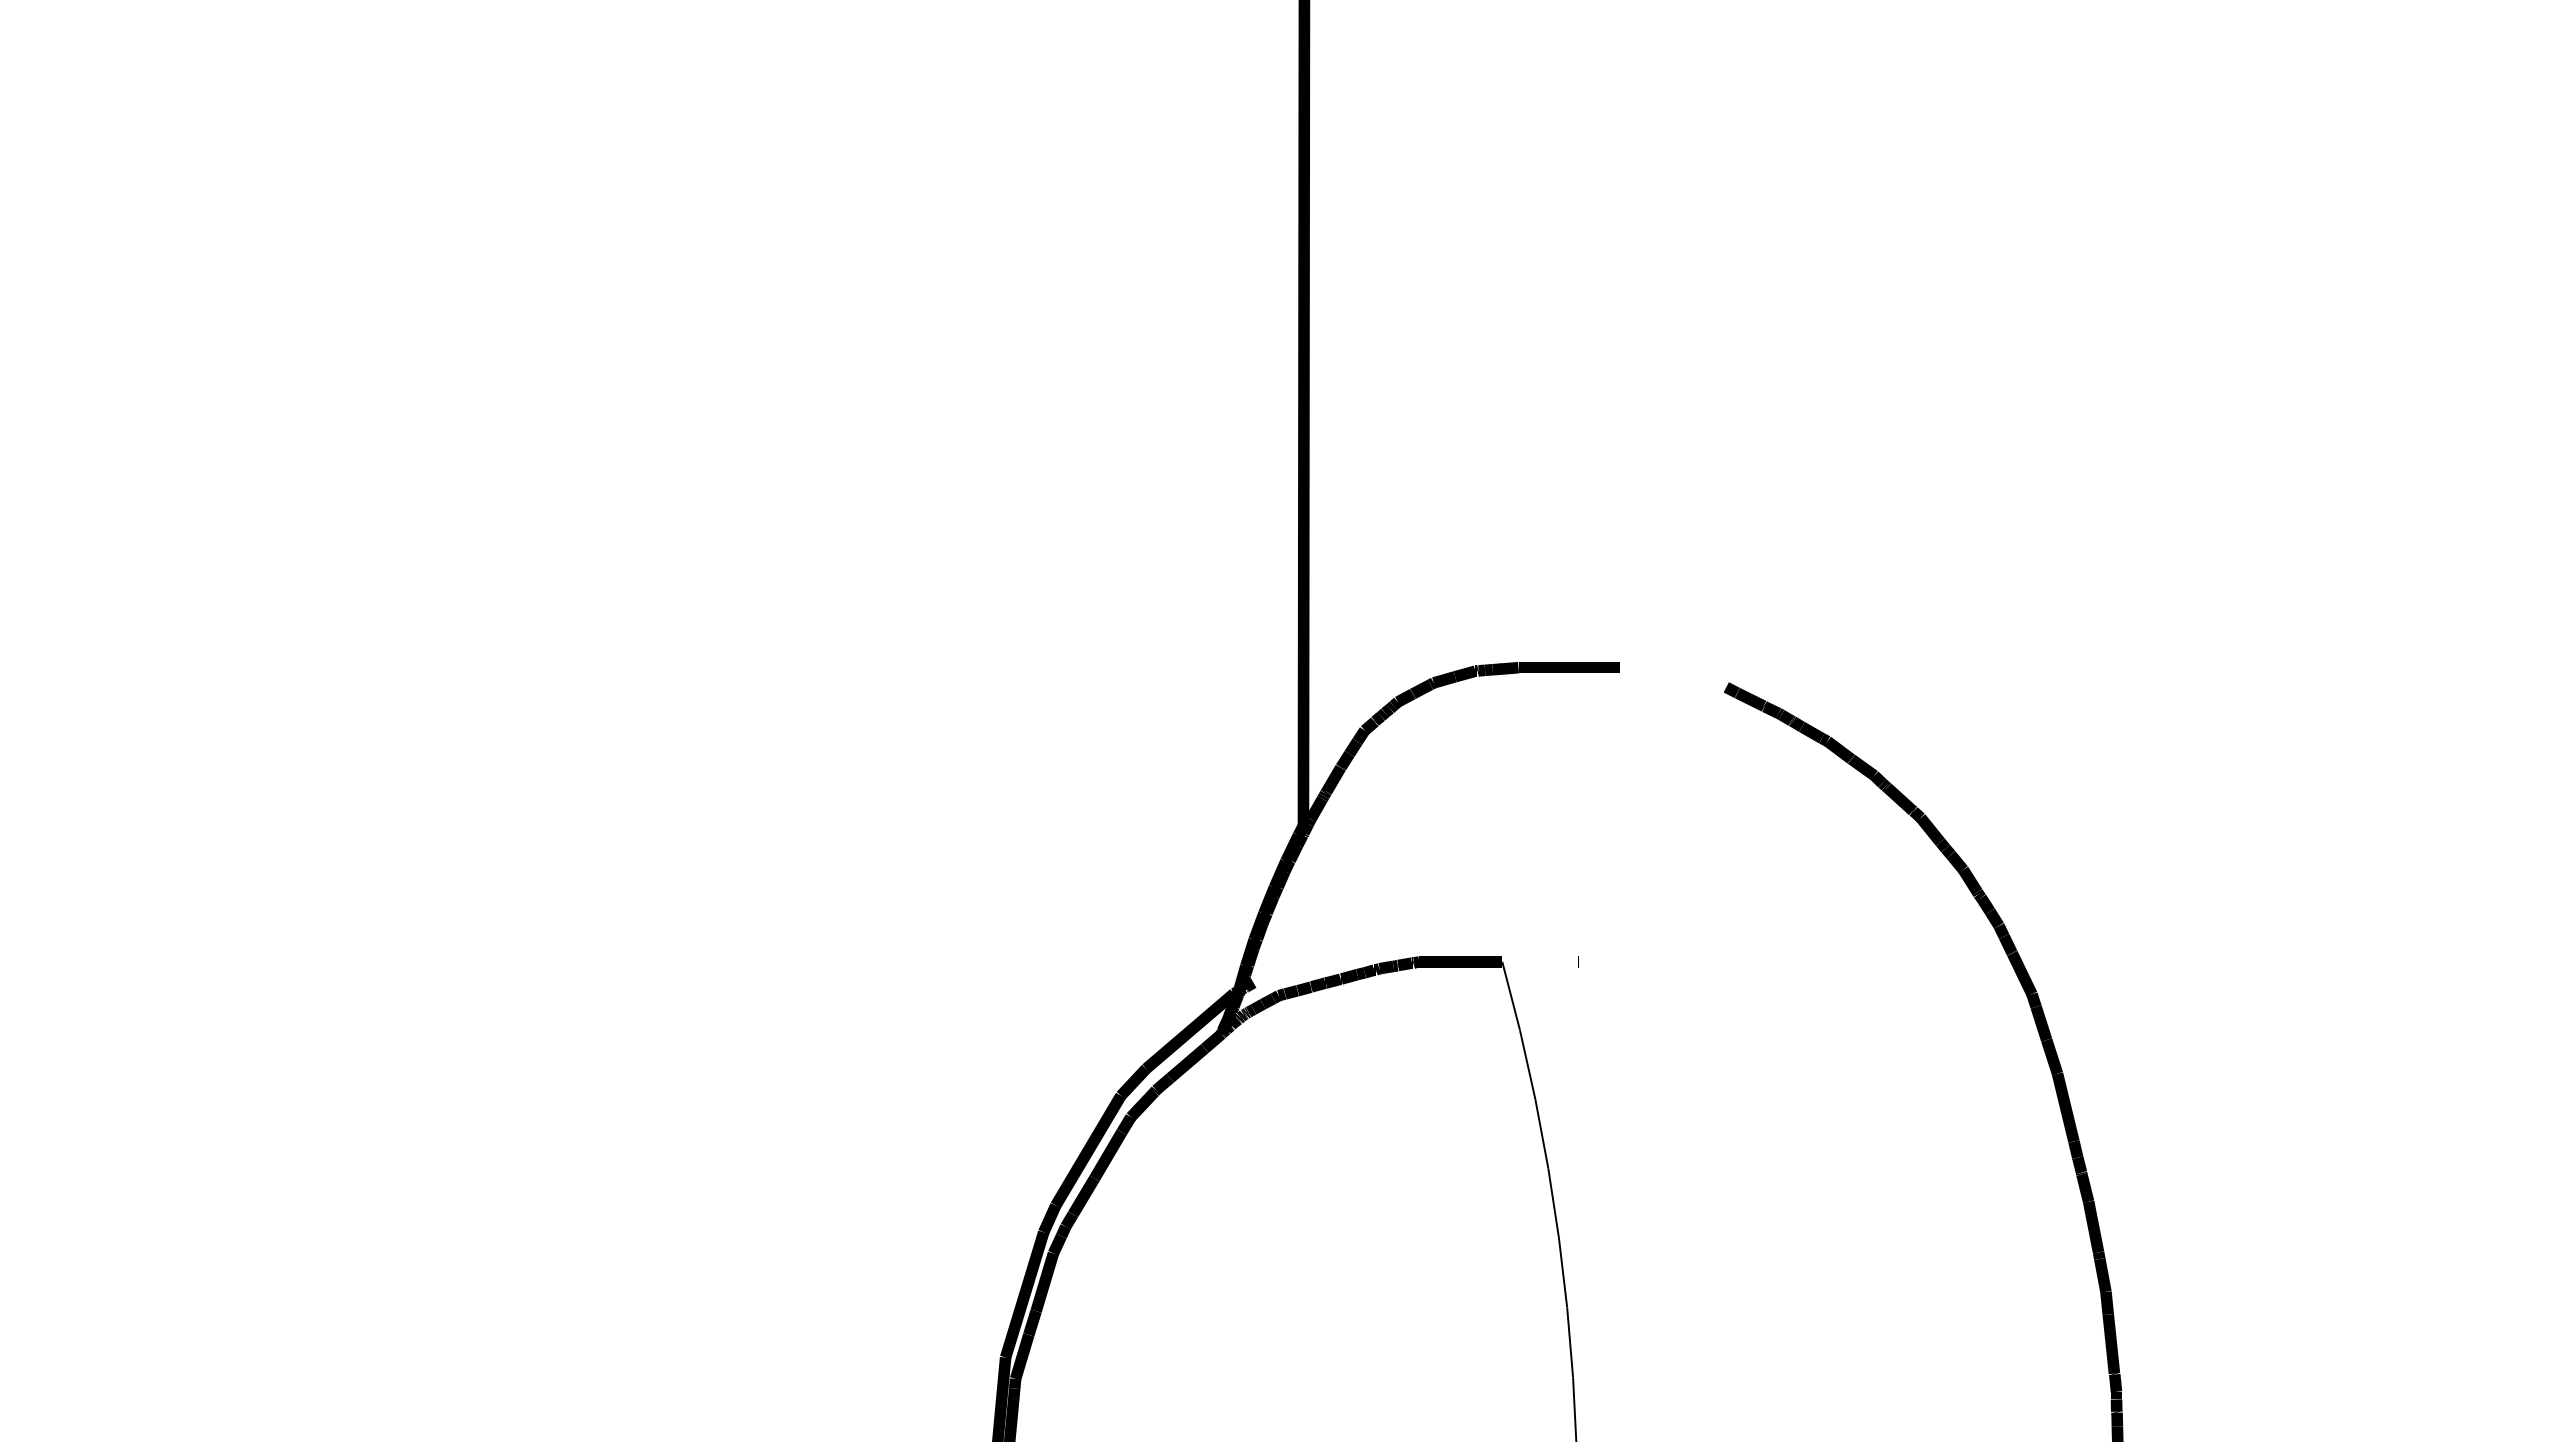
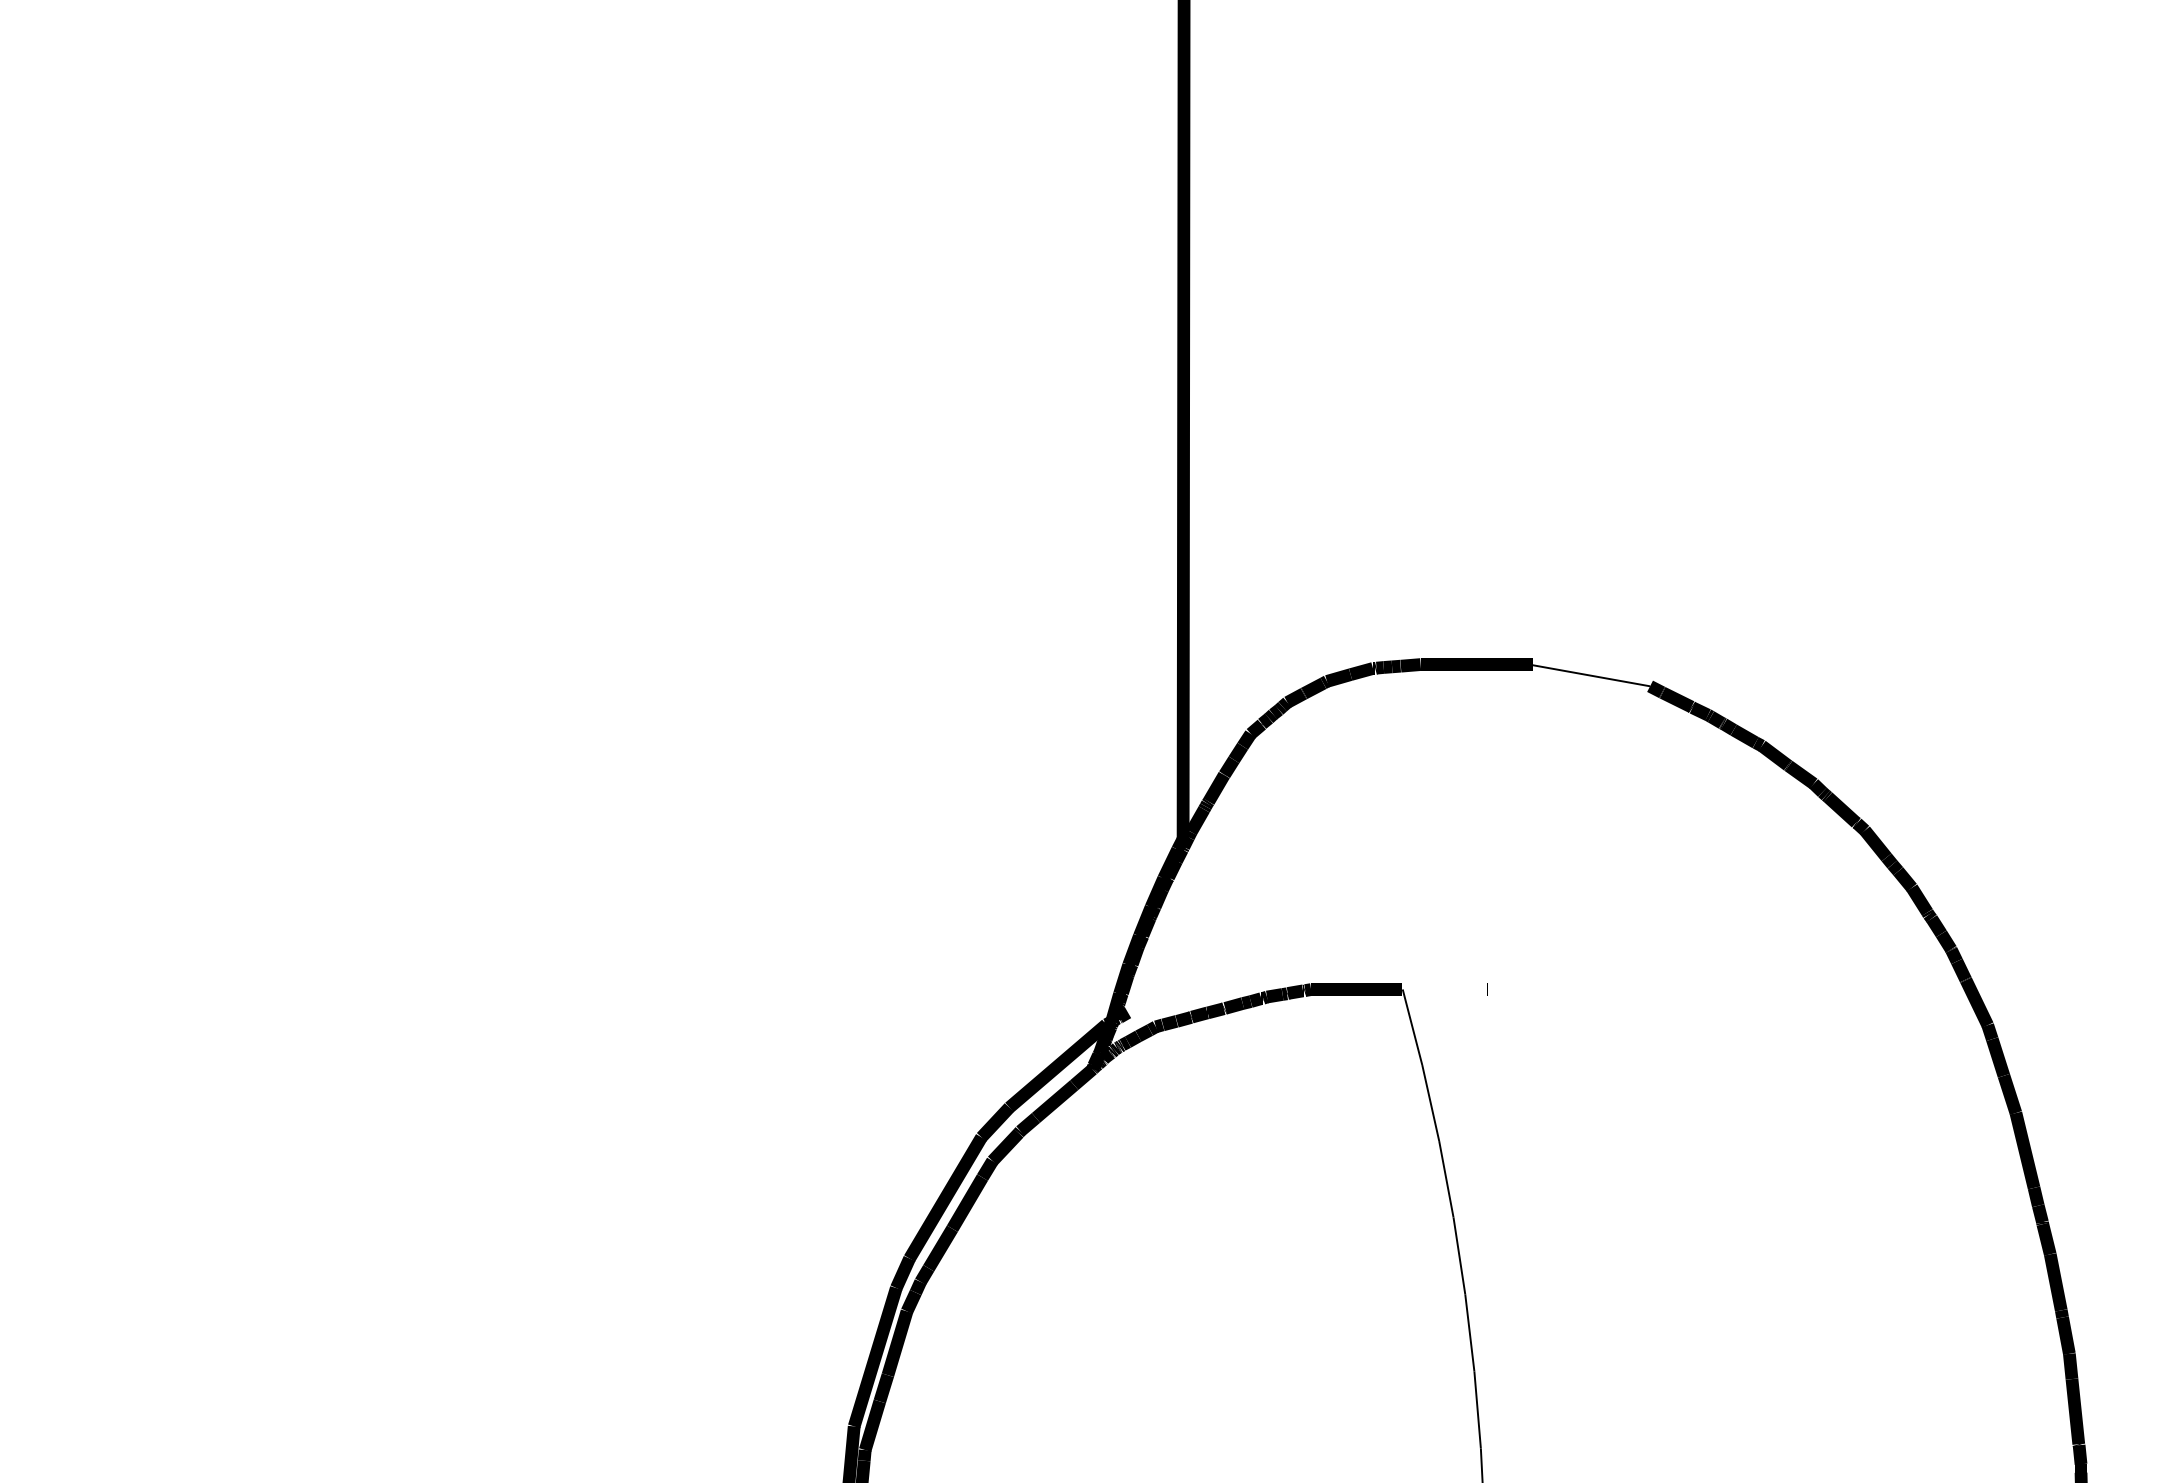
line: (1671, 677) -> (1589, 675), added

